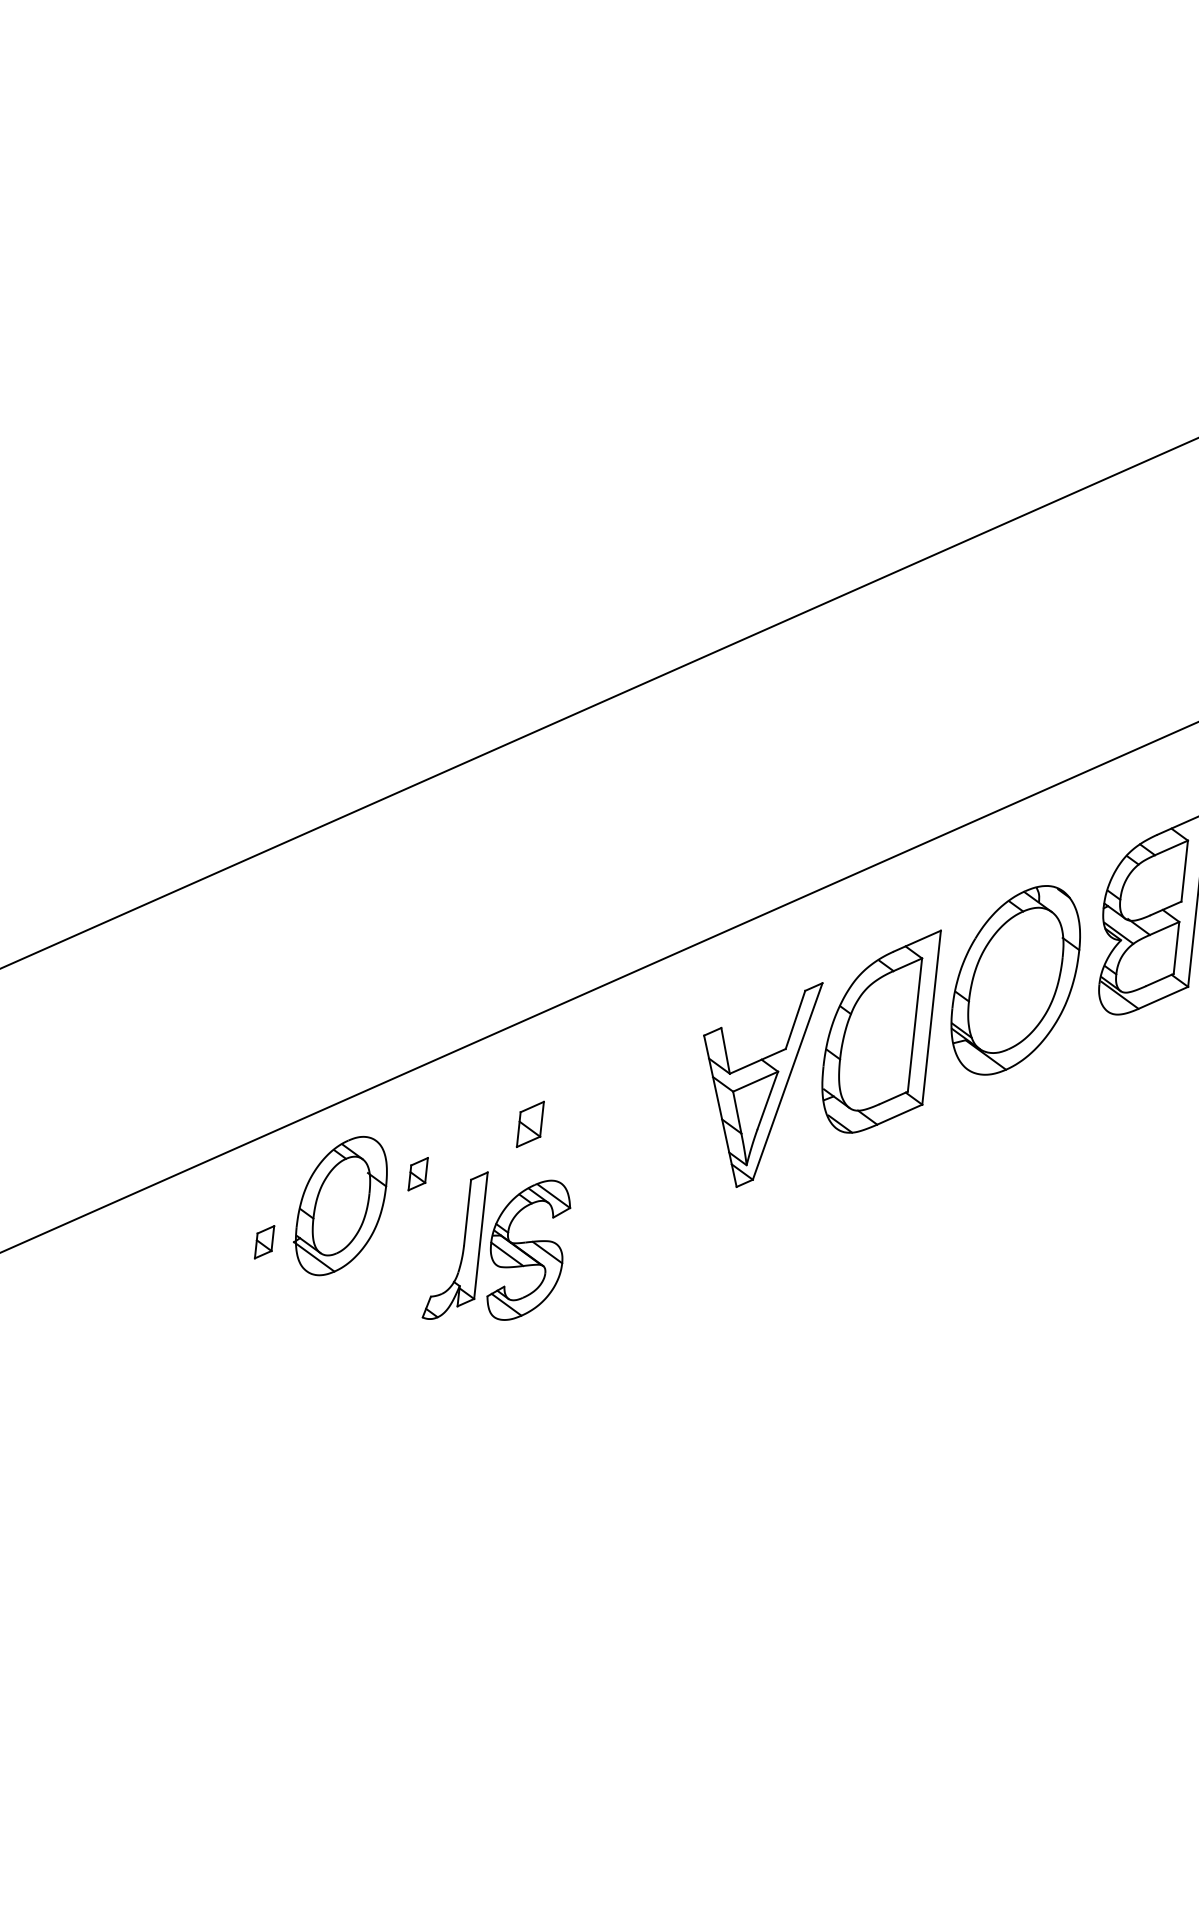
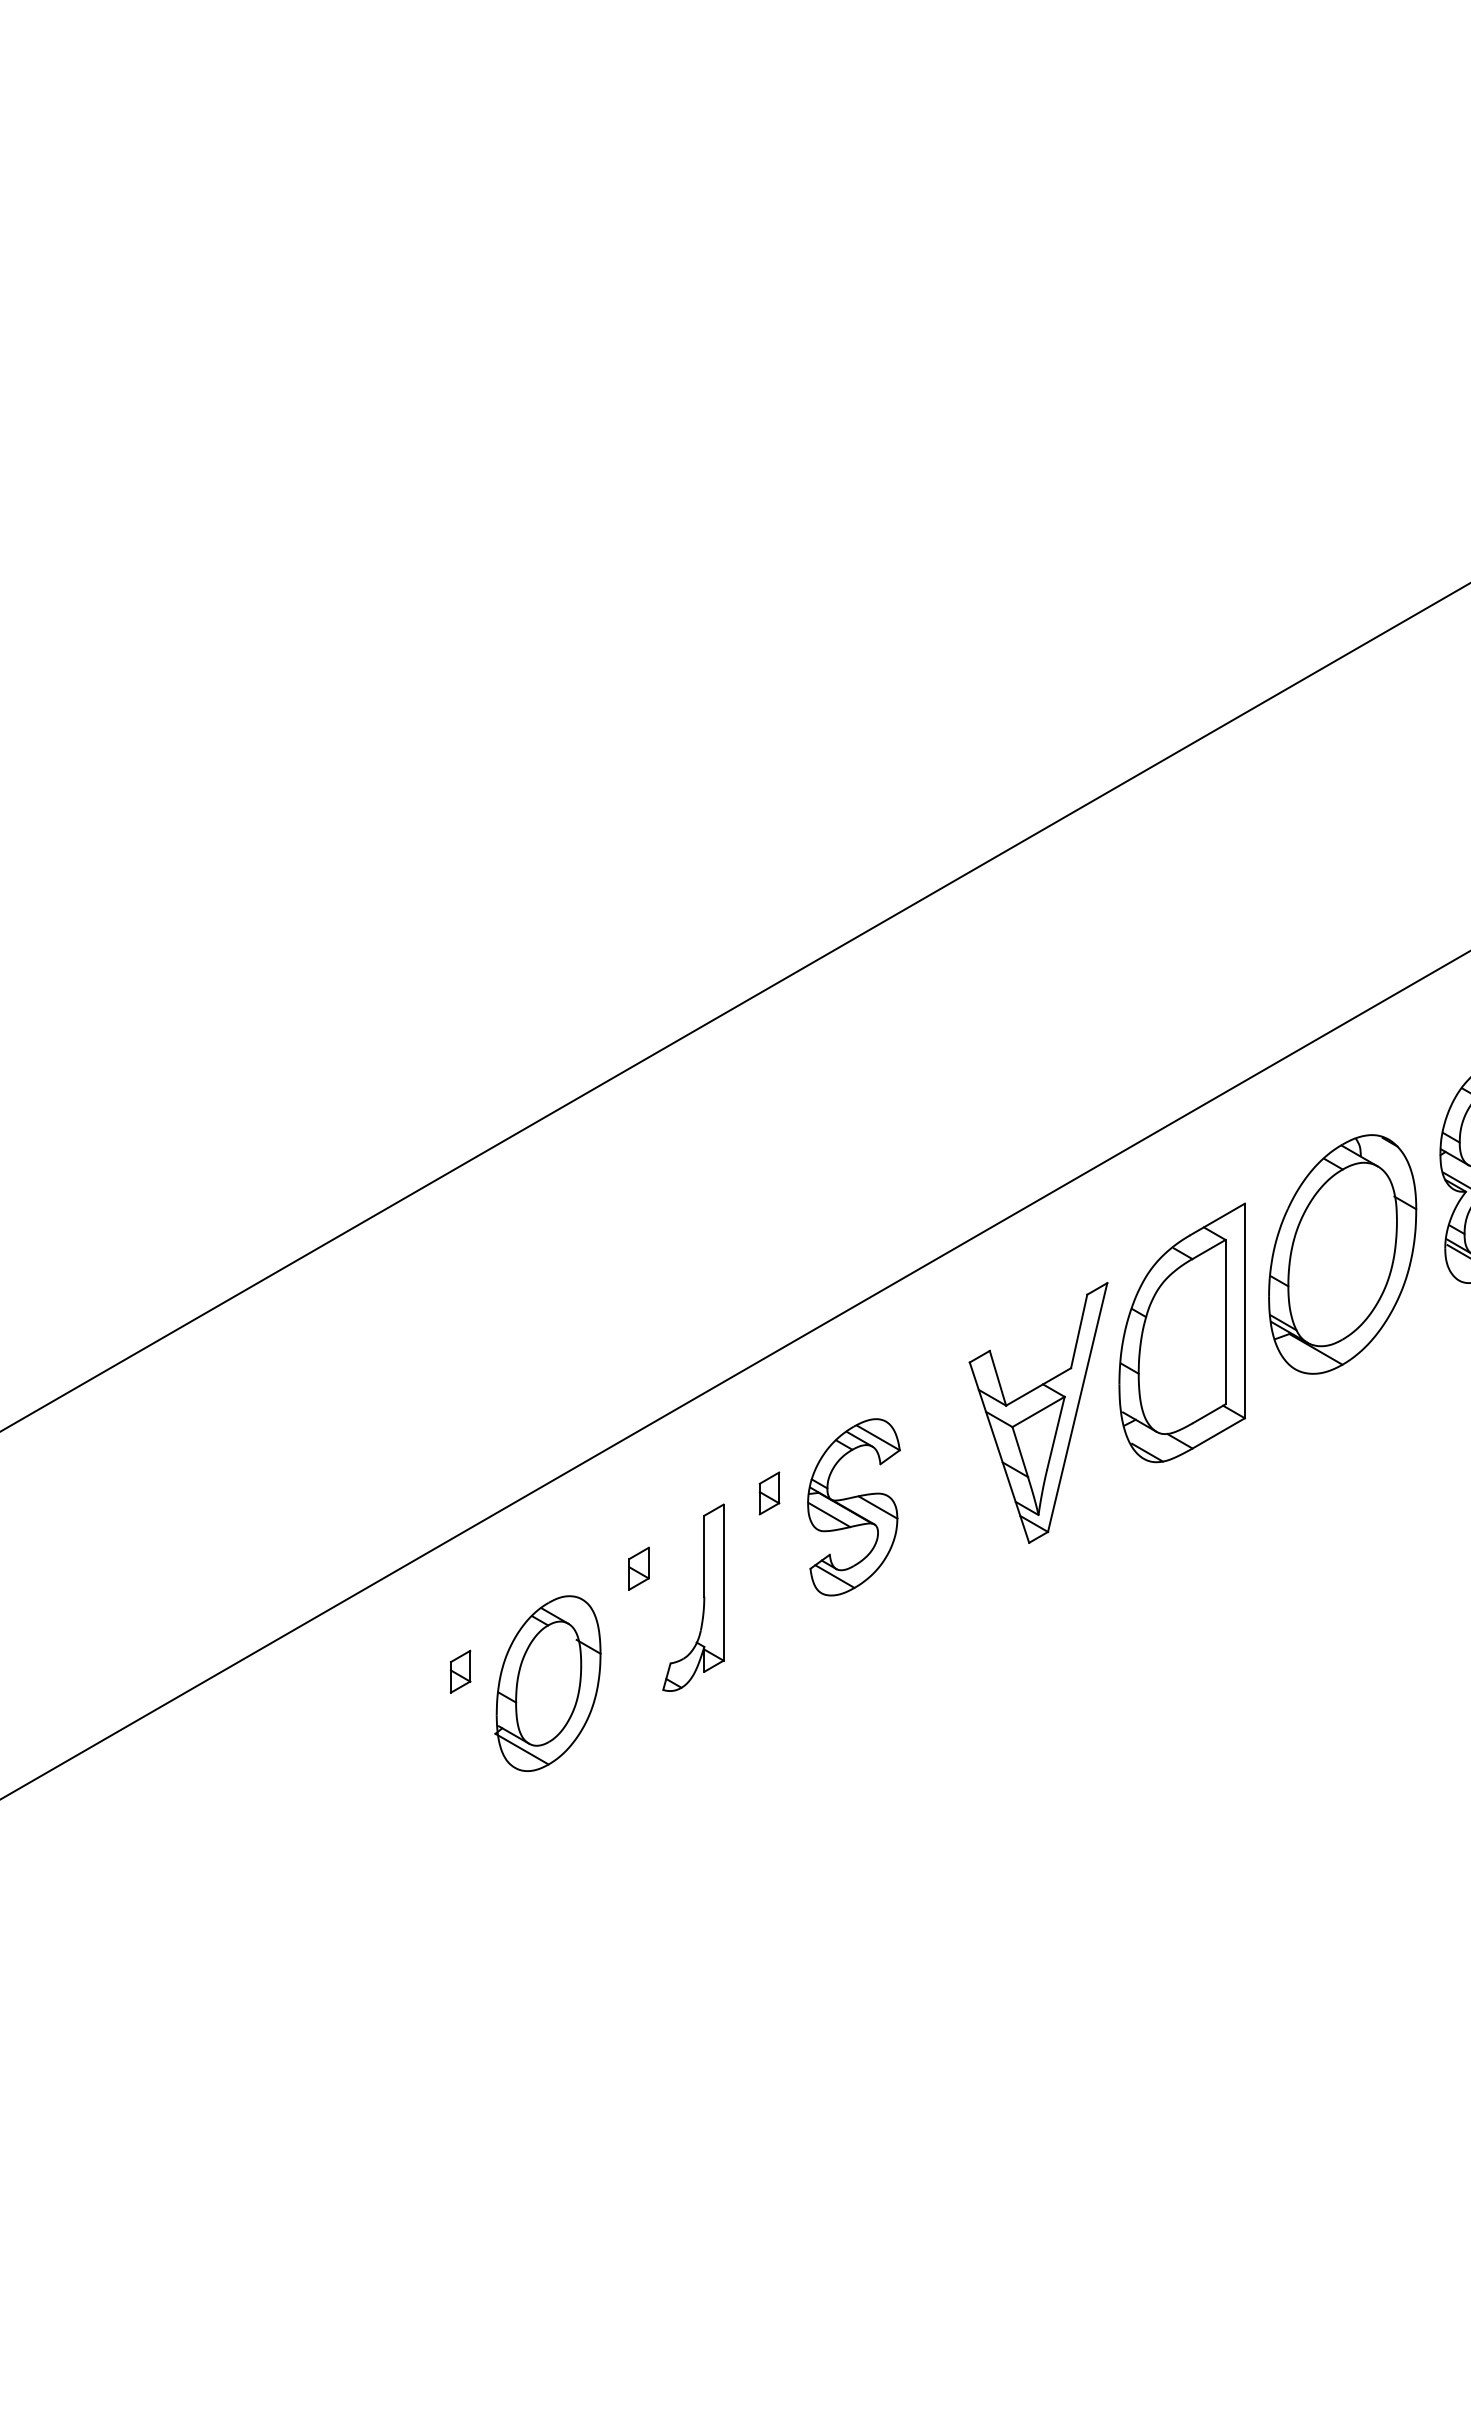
part: (530, 1124) -> (769, 1493), size x0.71
part: (340, 1205) -> (547, 1683), moved
part: (463, 1246) -> (703, 1597), moved
part: (527, 1250) -> (853, 1507), moved

